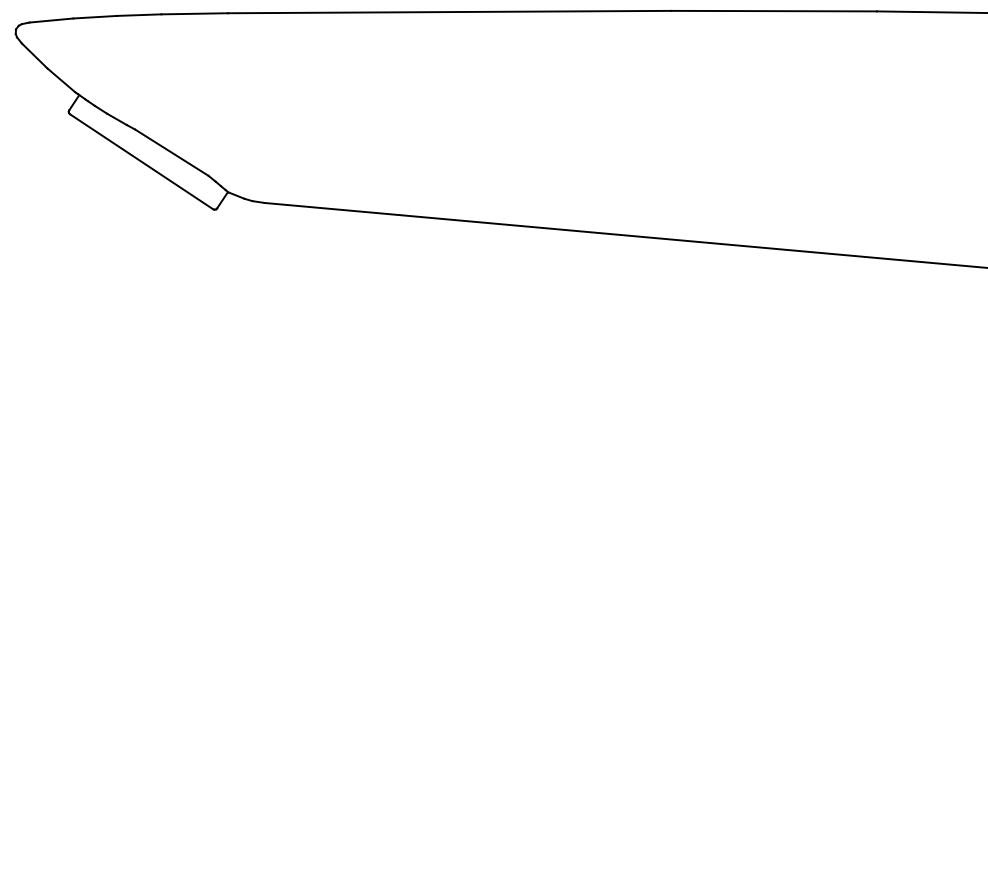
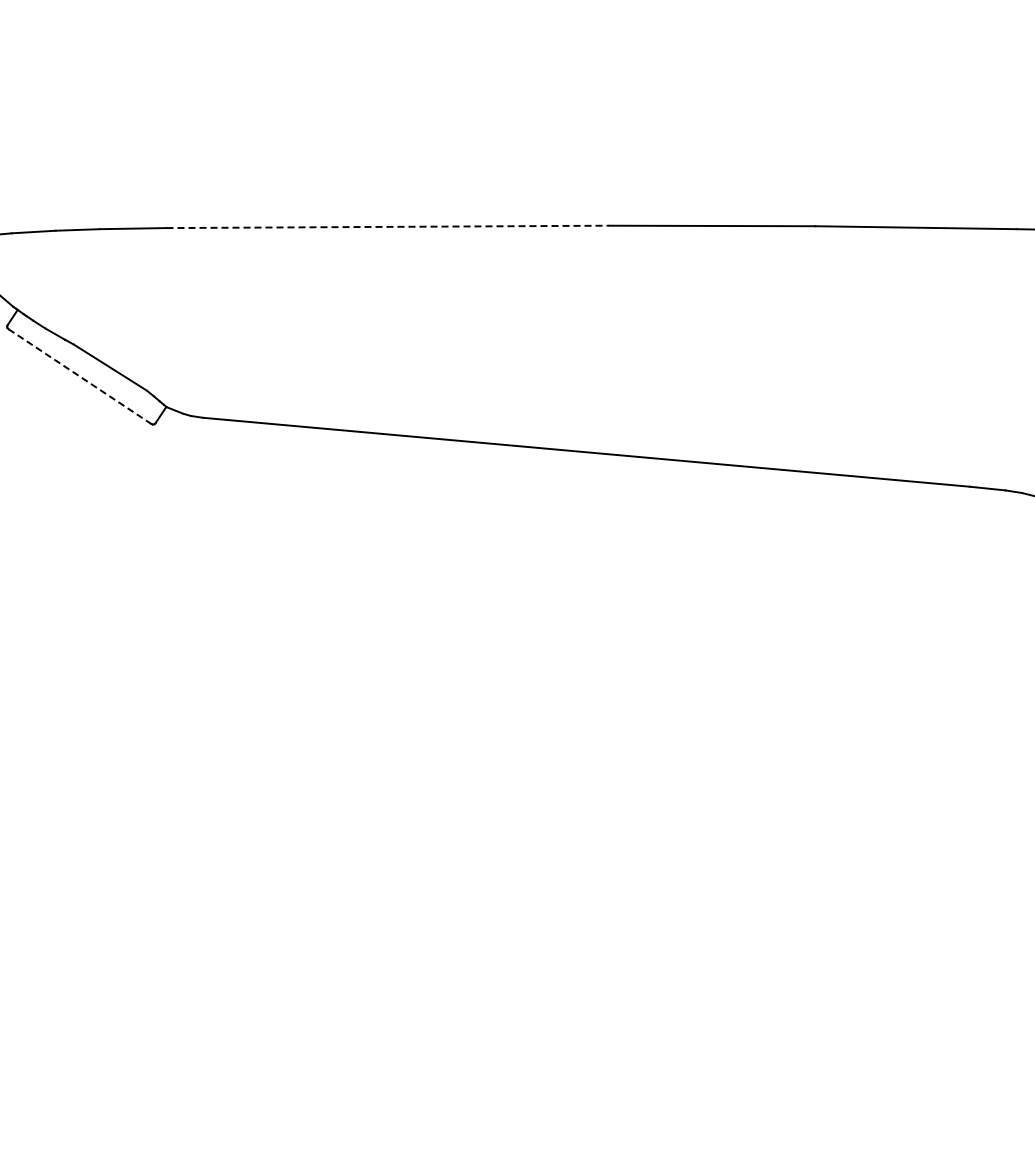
line: (450, 11) -> (388, 226), solid -> dashed
line: (141, 161) -> (79, 376), solid -> dashed

